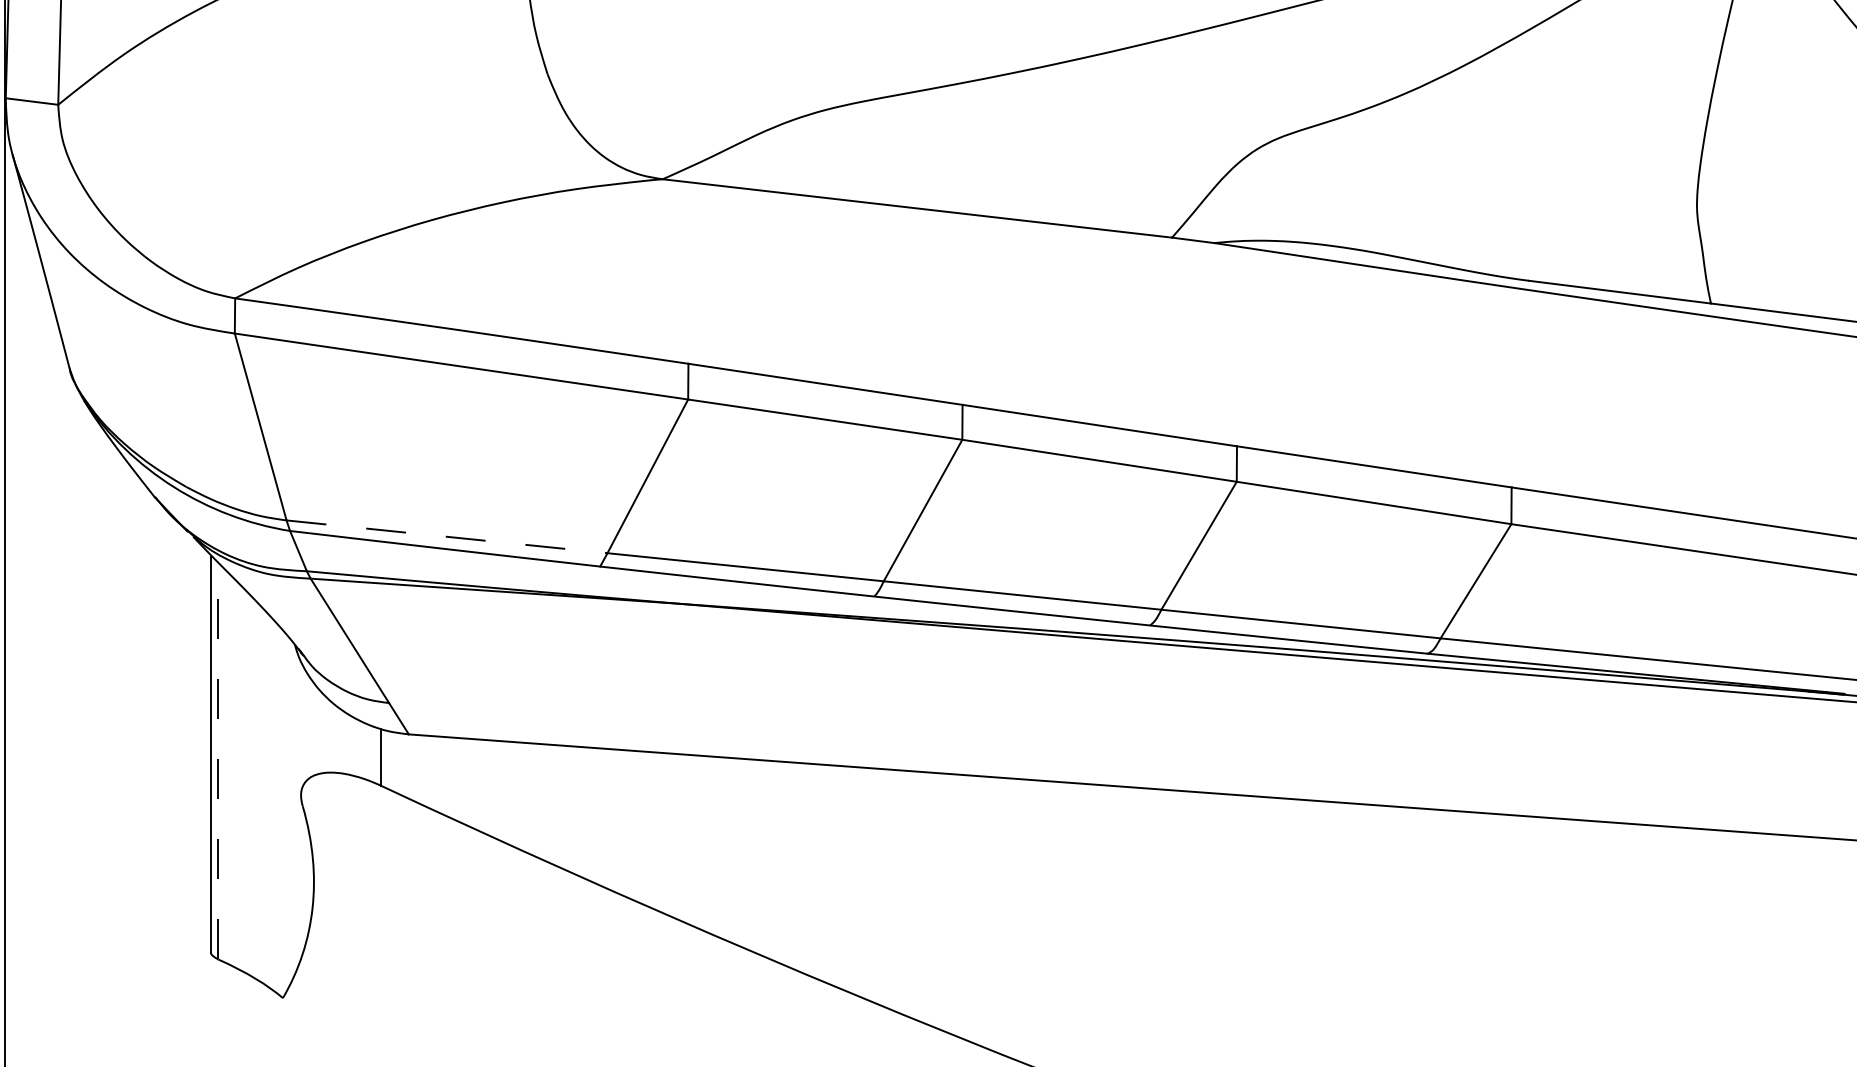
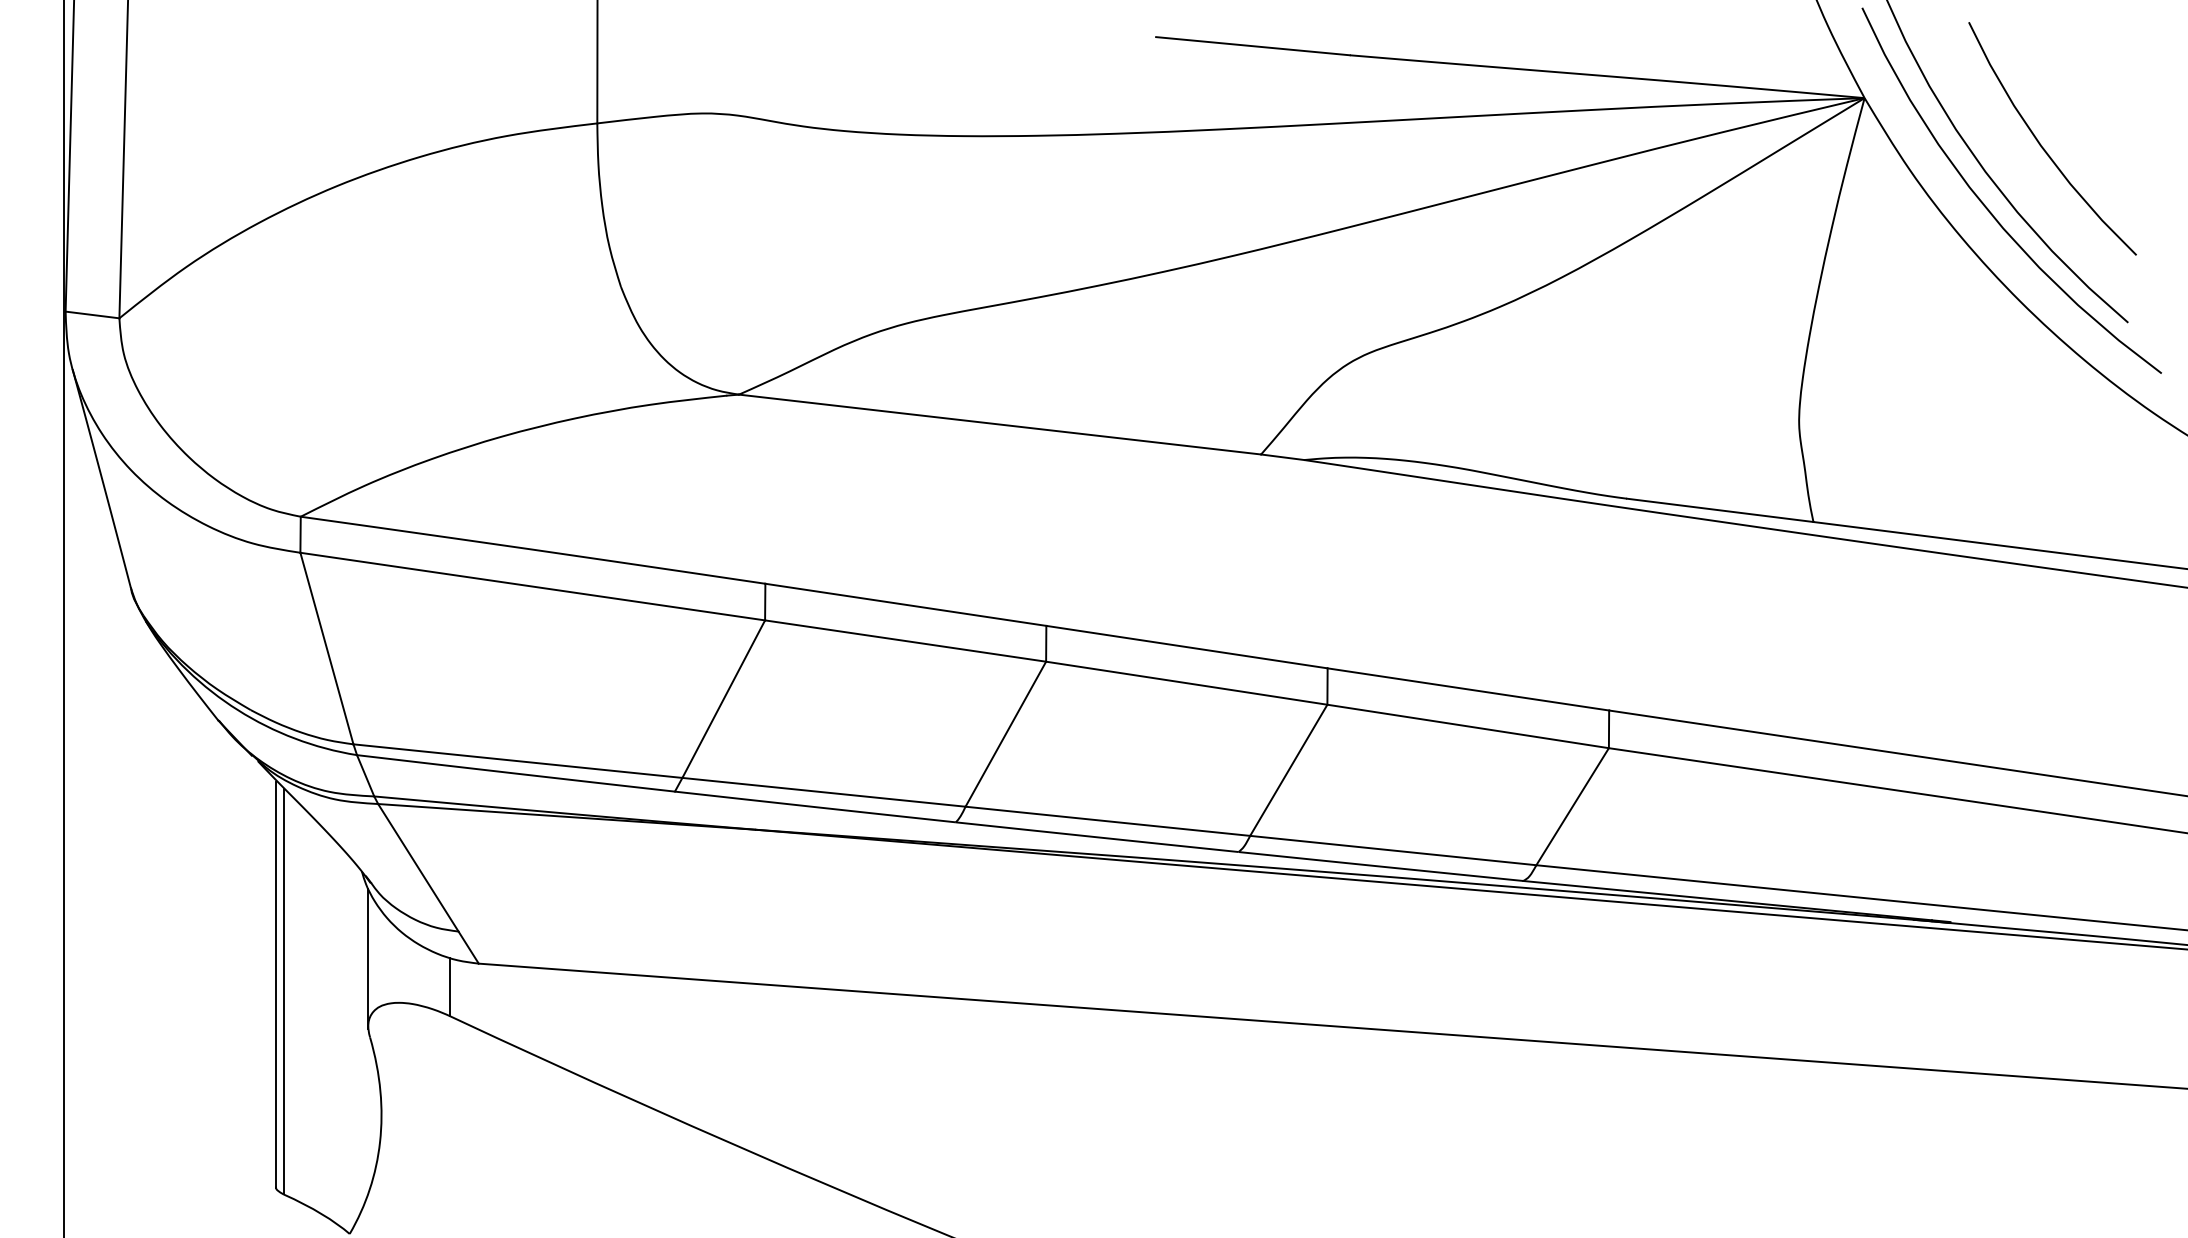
line: (447, 537) -> (518, 761), dashed -> solid
line: (301, 729) -> (368, 958), added
line: (218, 761) -> (283, 991), dashed -> solid

